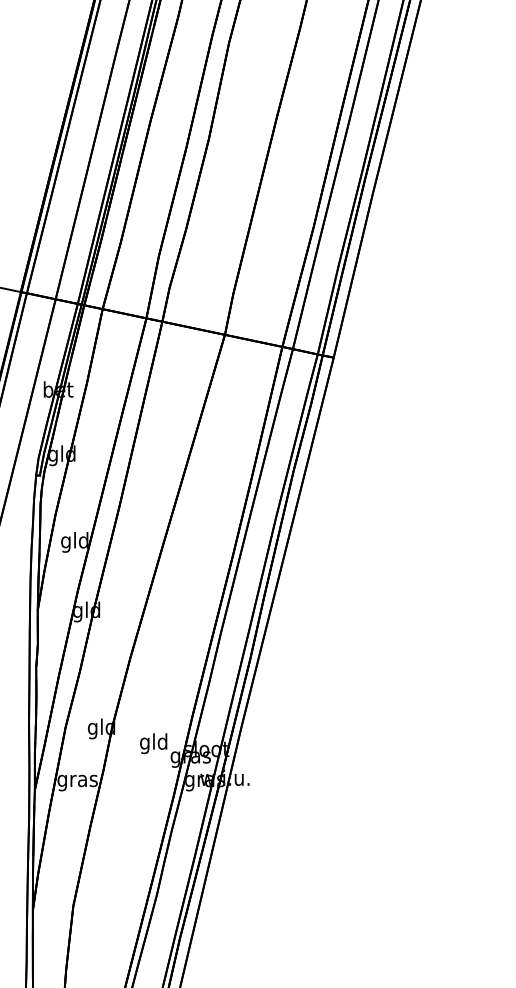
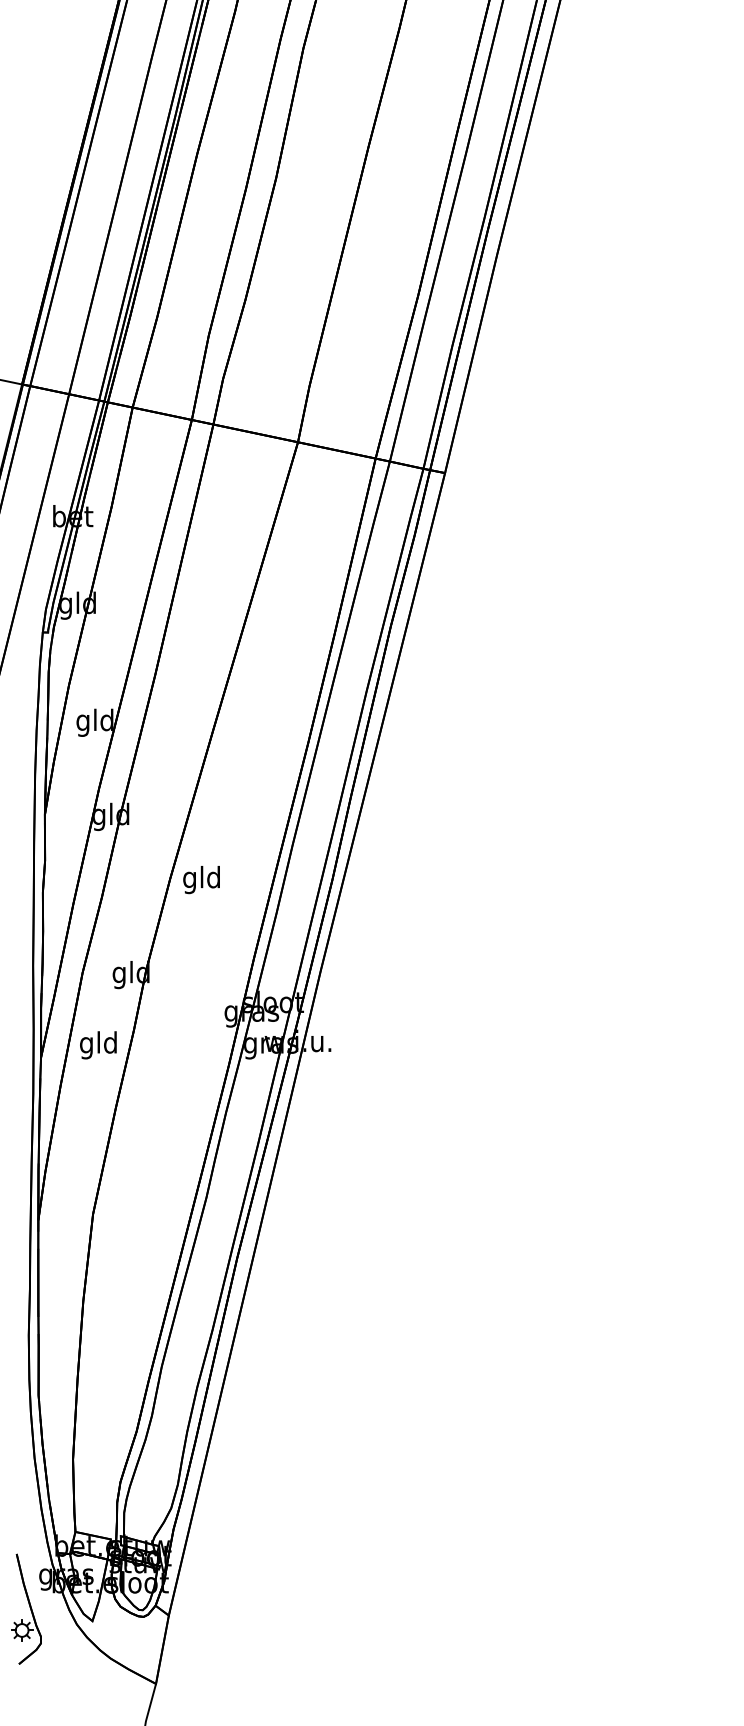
text: (153, 744) -> (201, 880), moved
text: (77, 781) -> (98, 1045), gras -> gld

